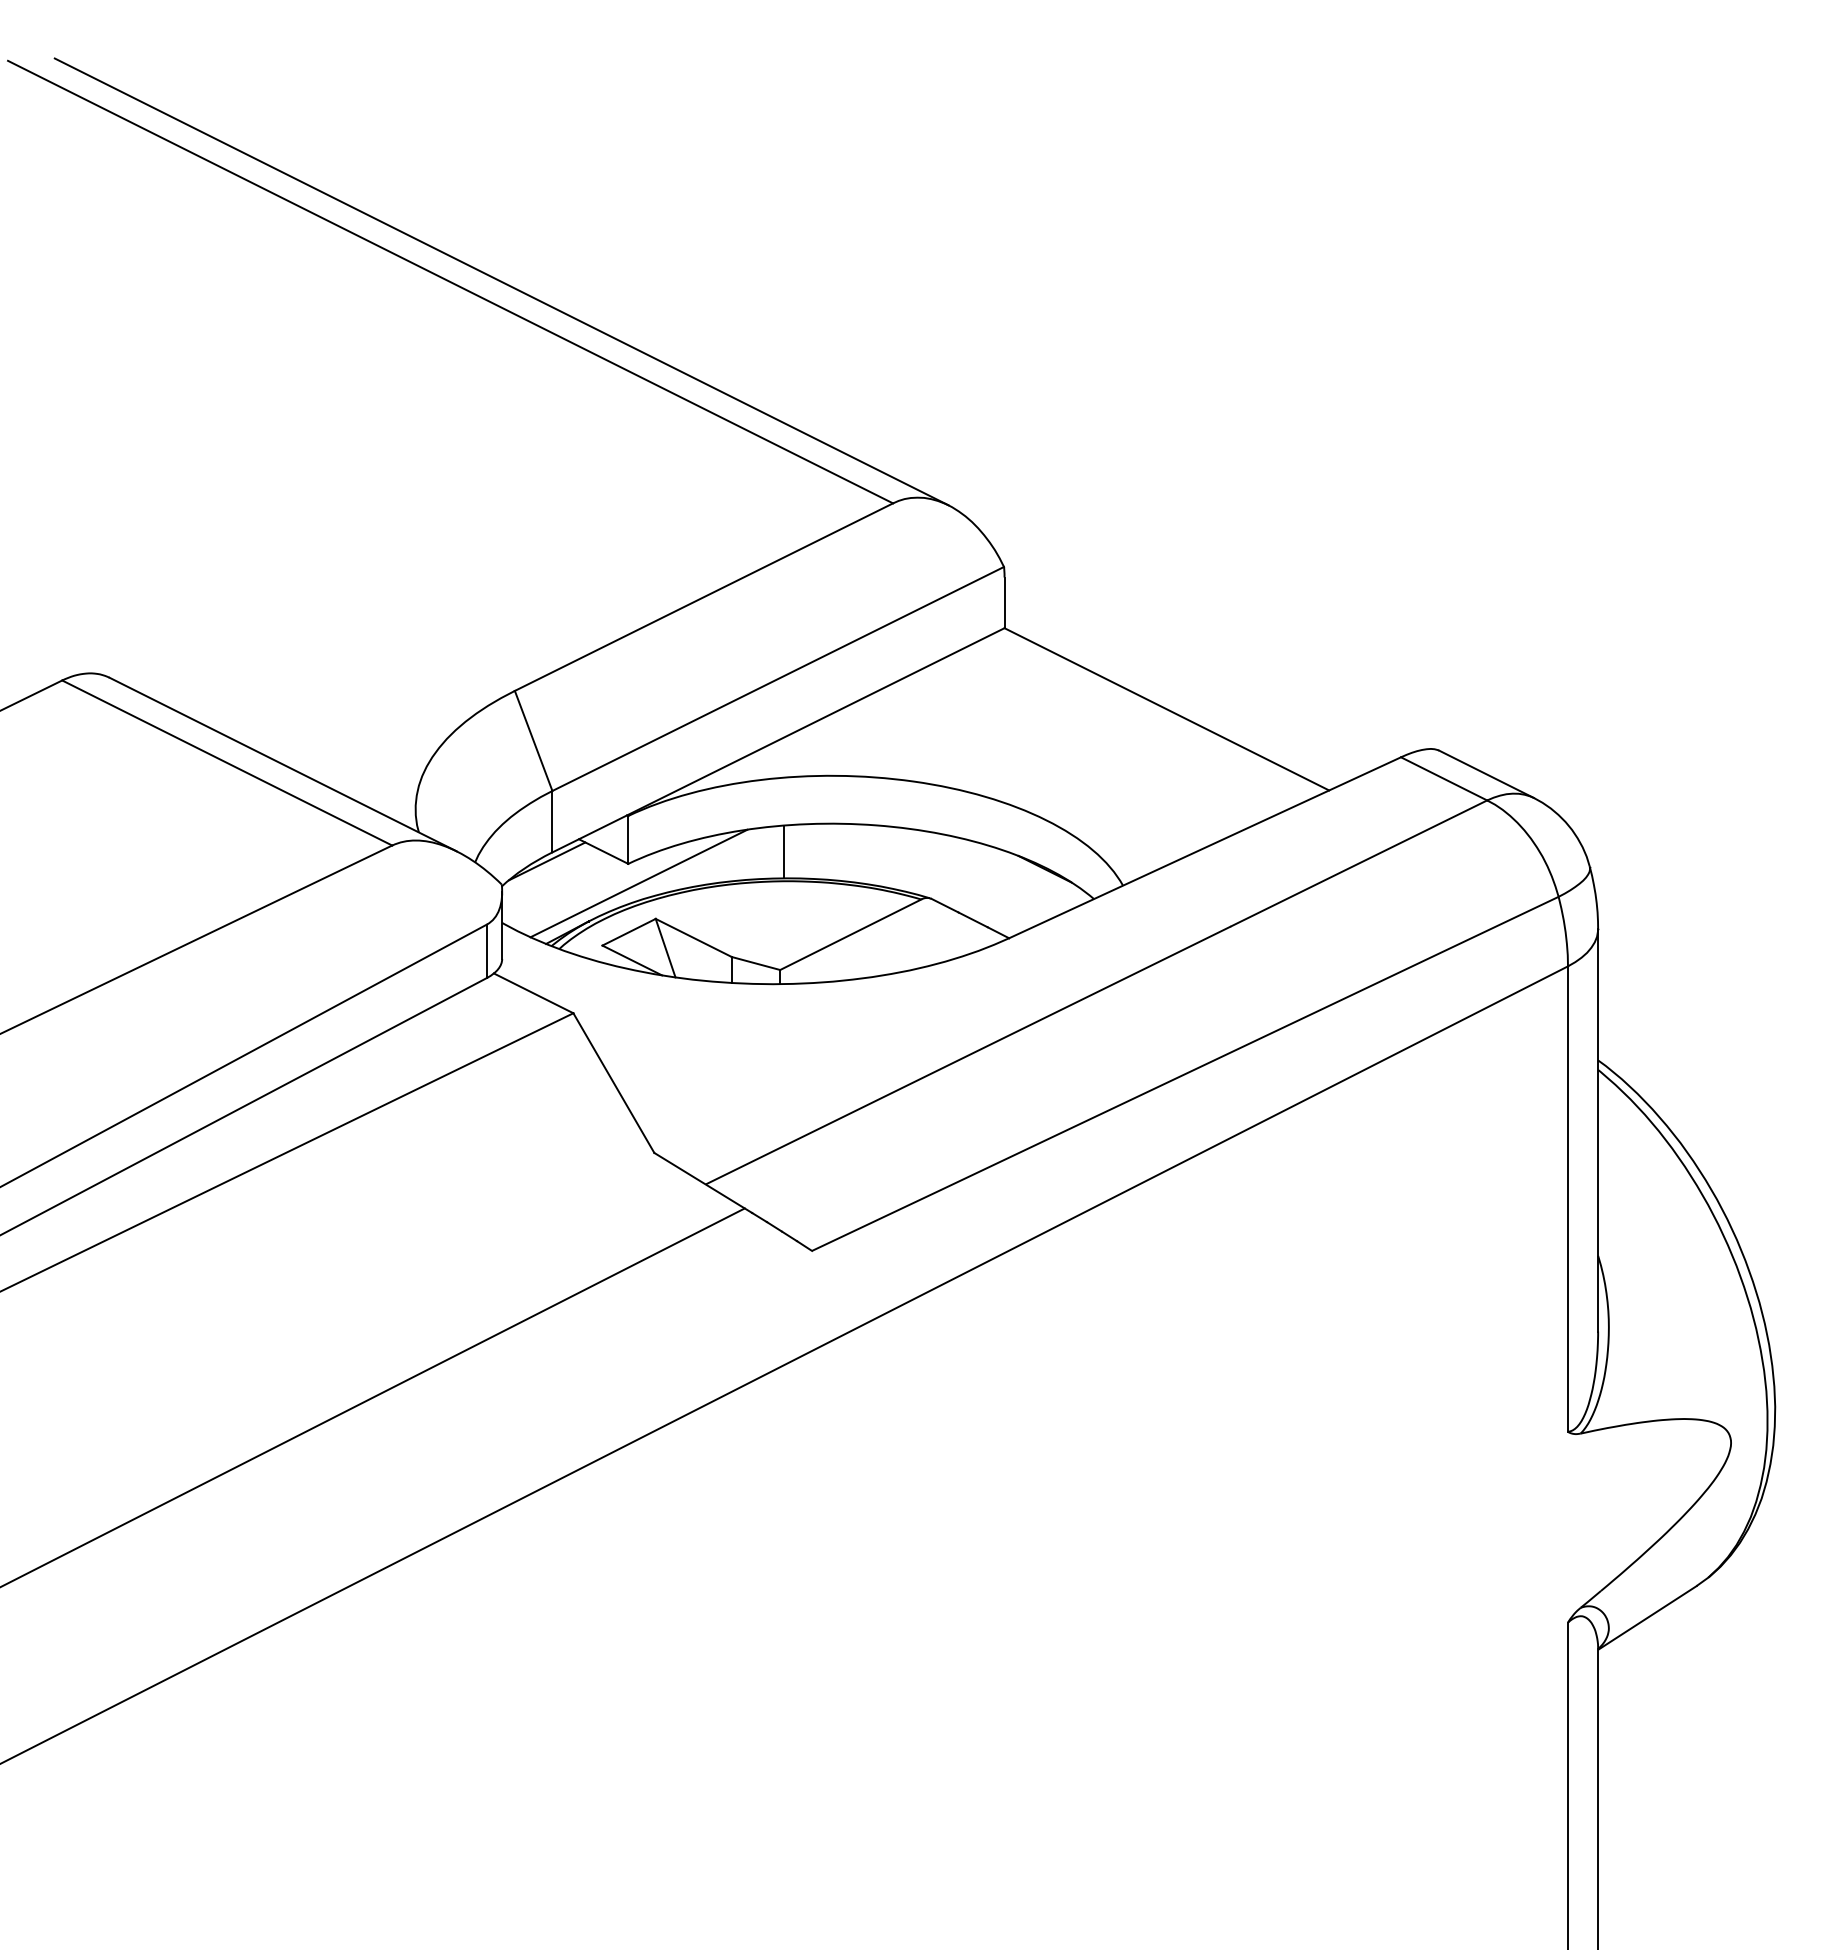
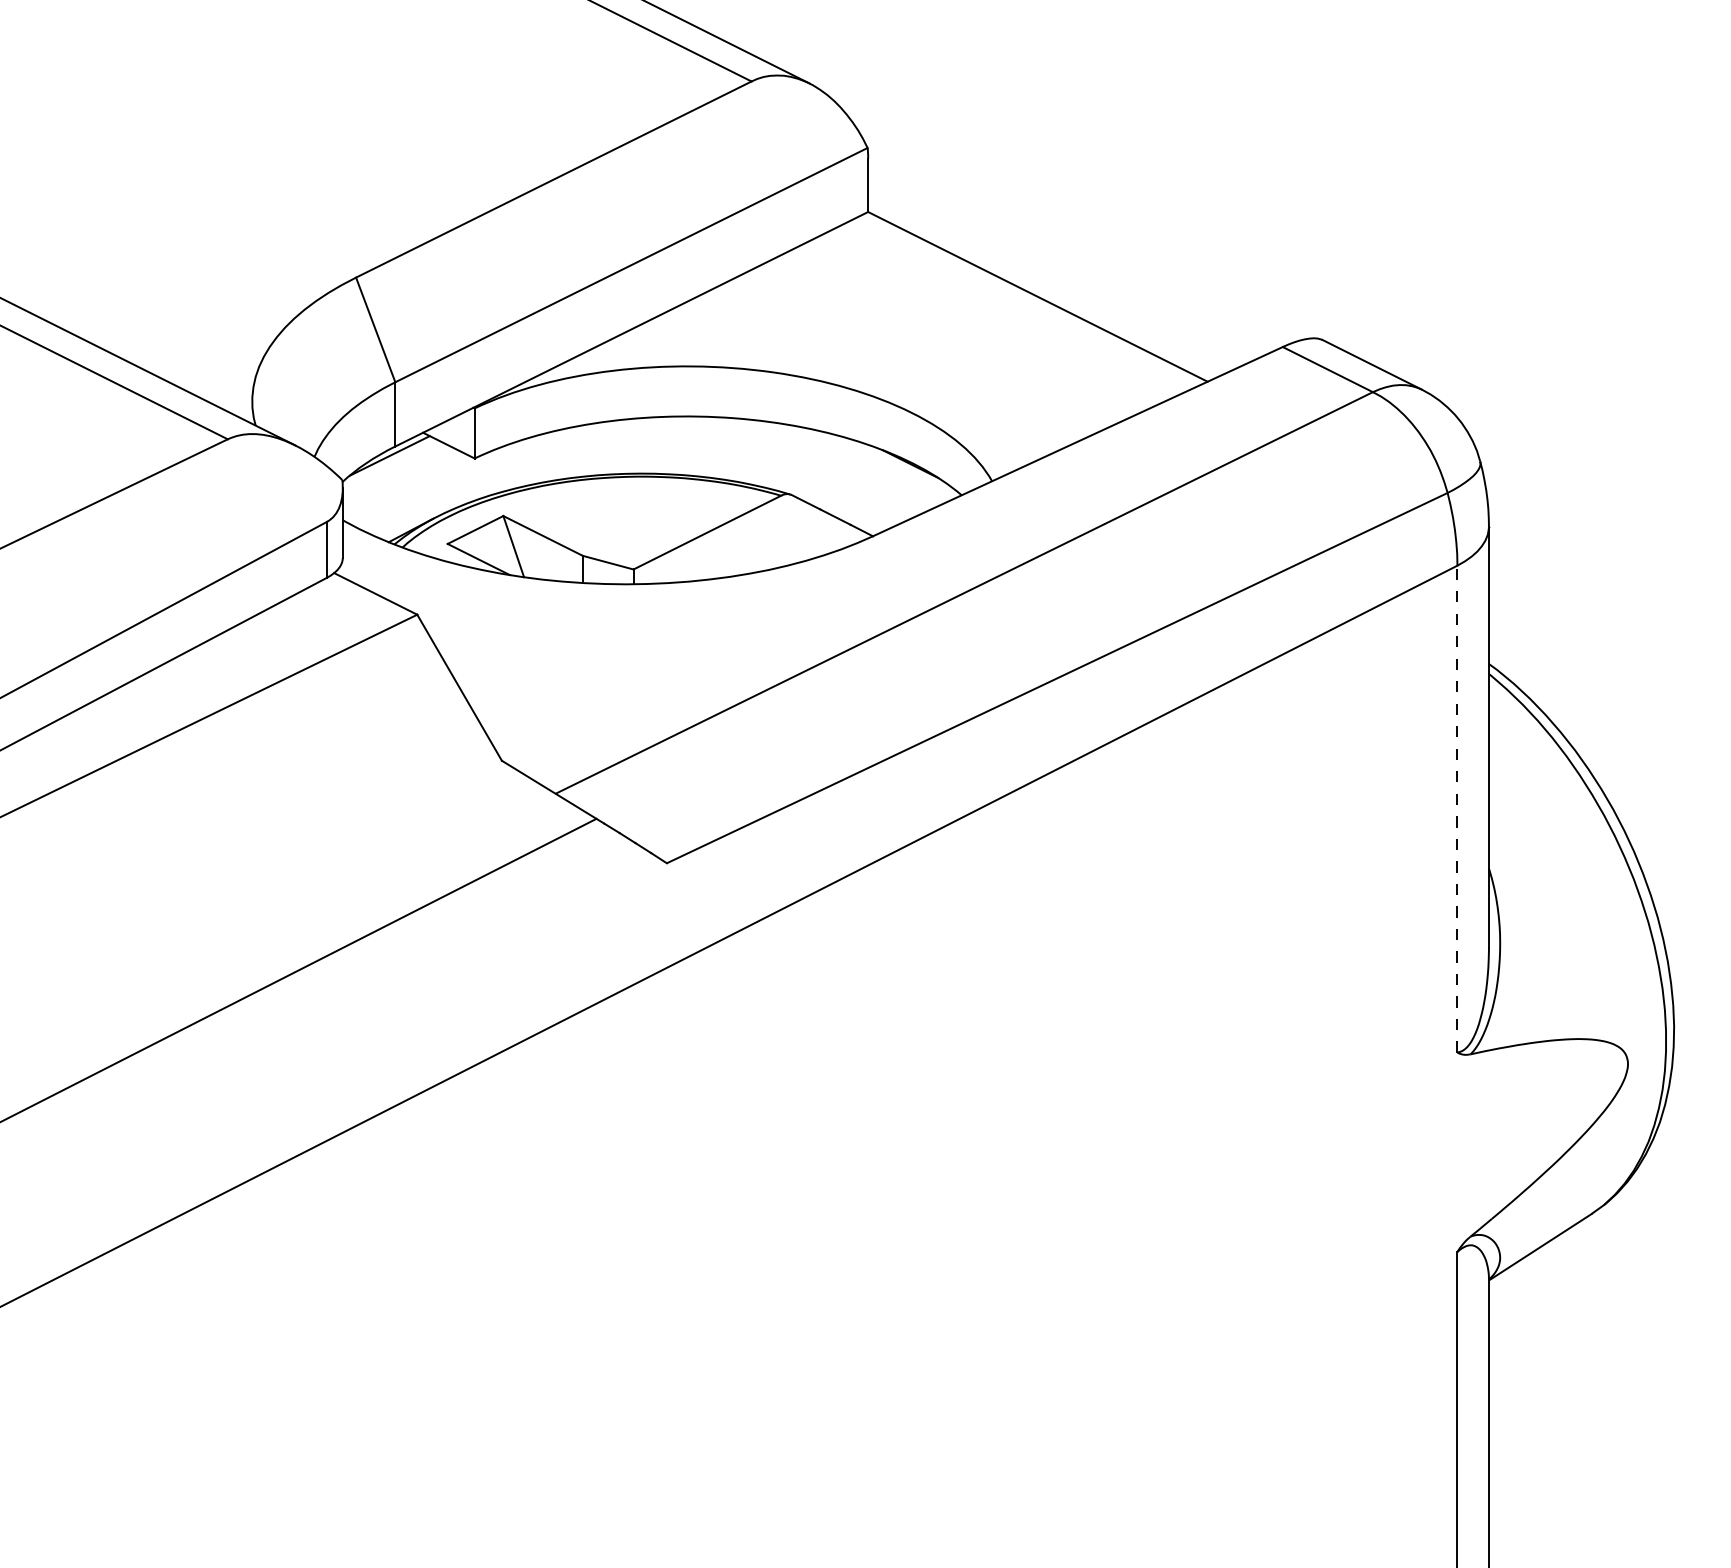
line: (784, 851) -> (638, 445), removed
line: (638, 883) -> (485, 479), removed
line: (1568, 1199) -> (1457, 809), solid -> dashed

